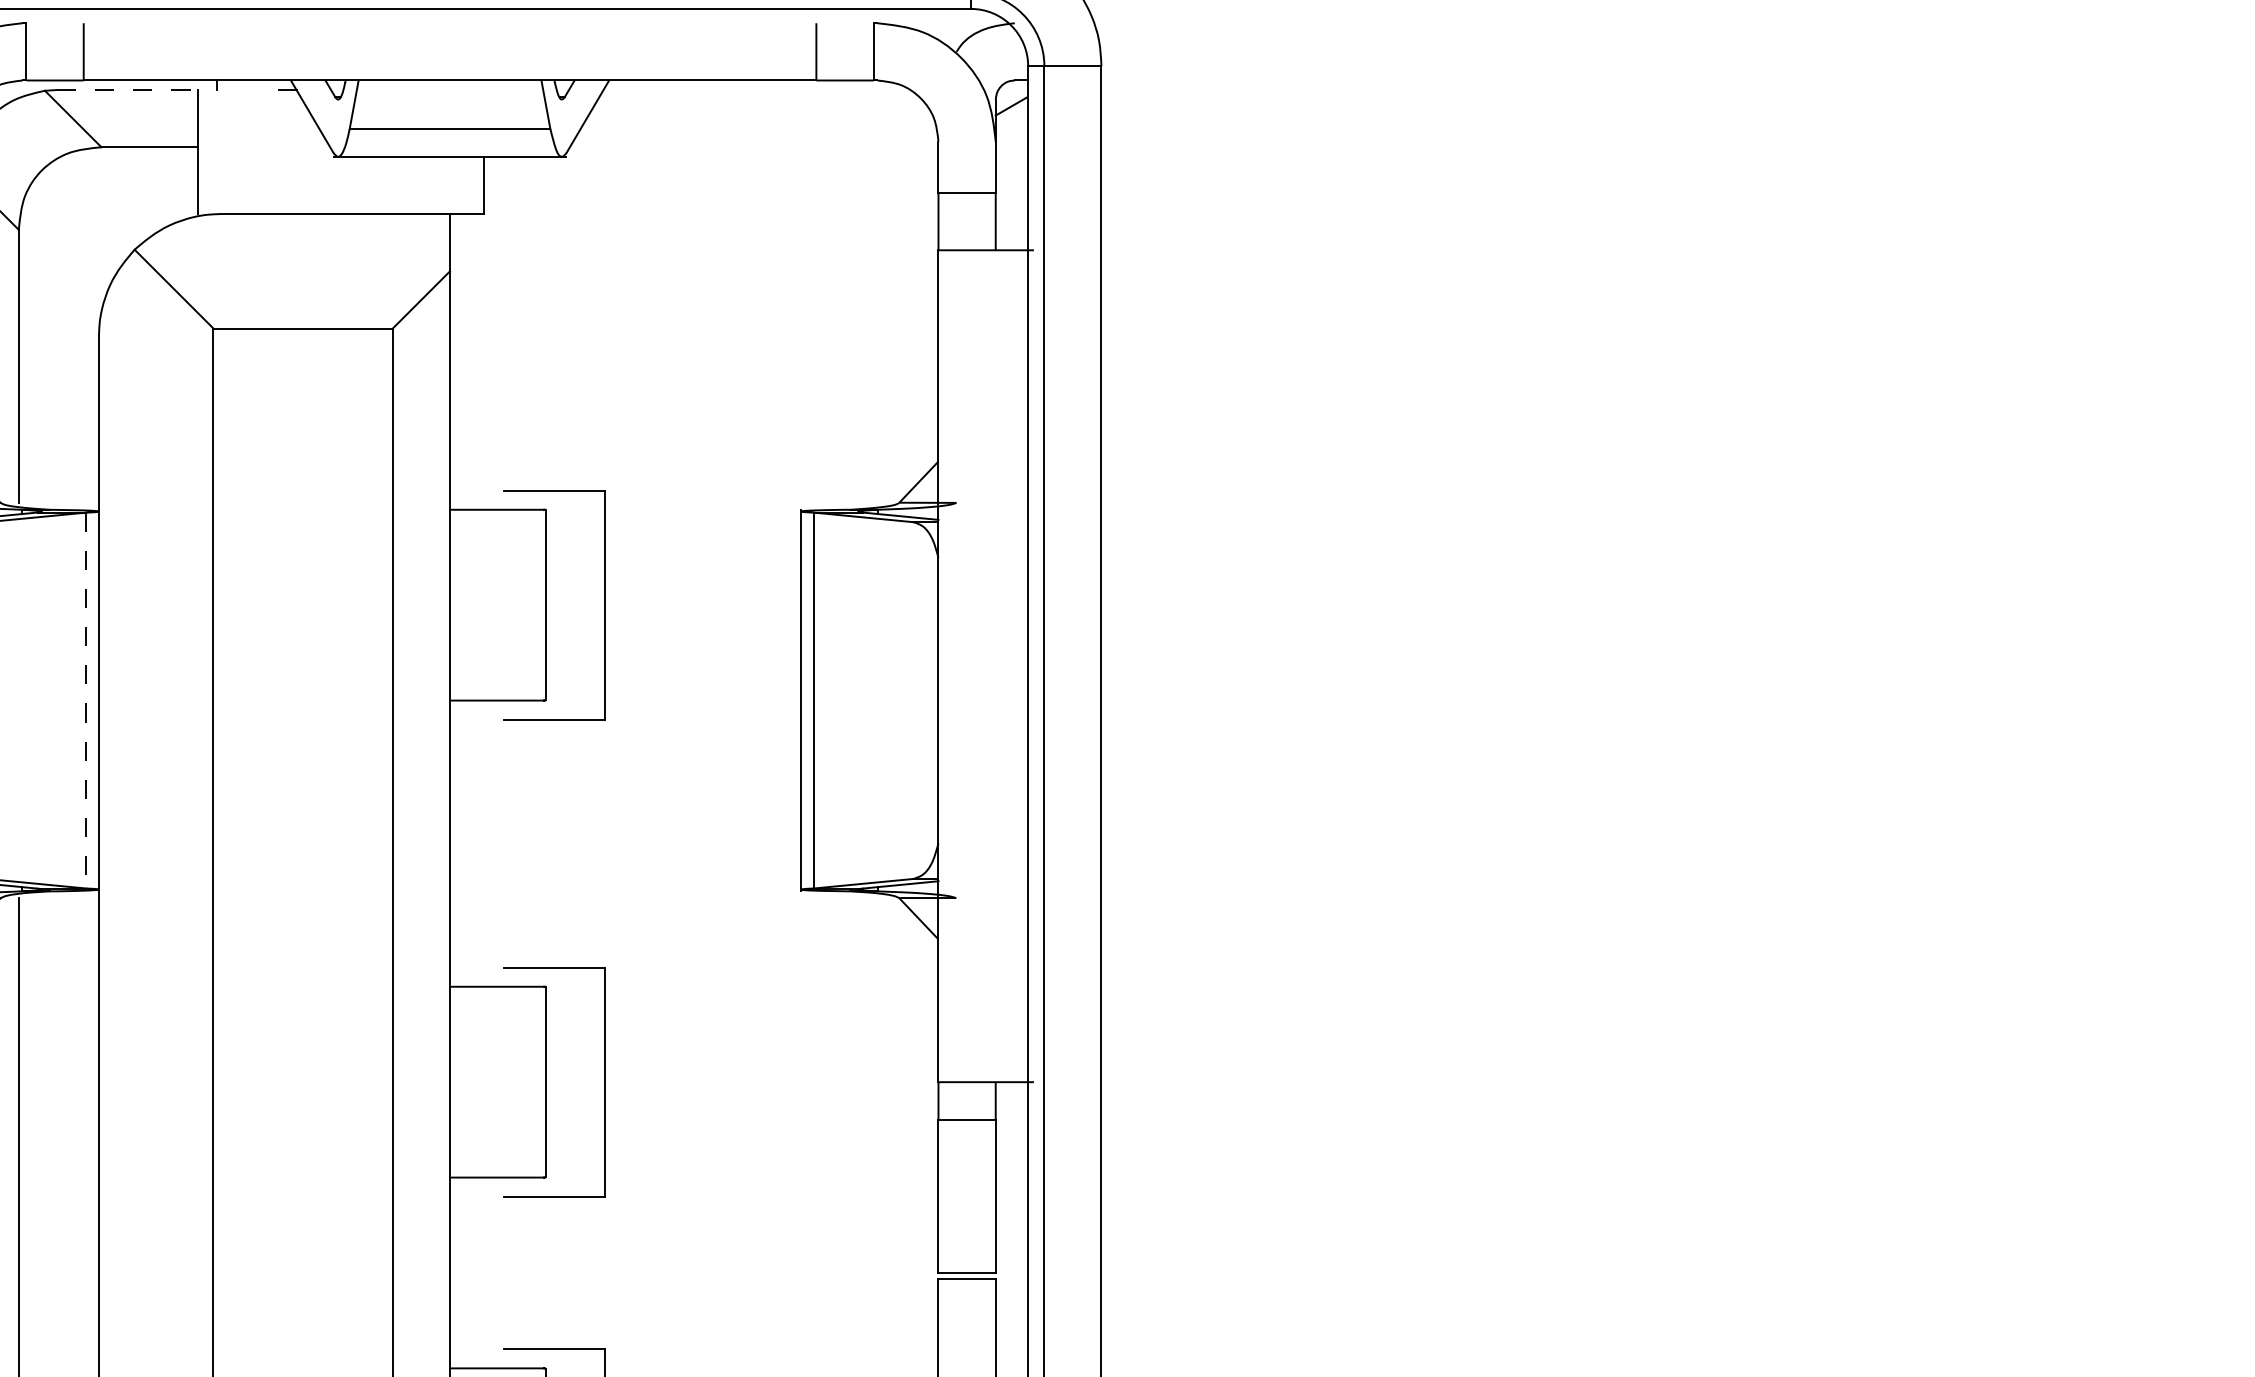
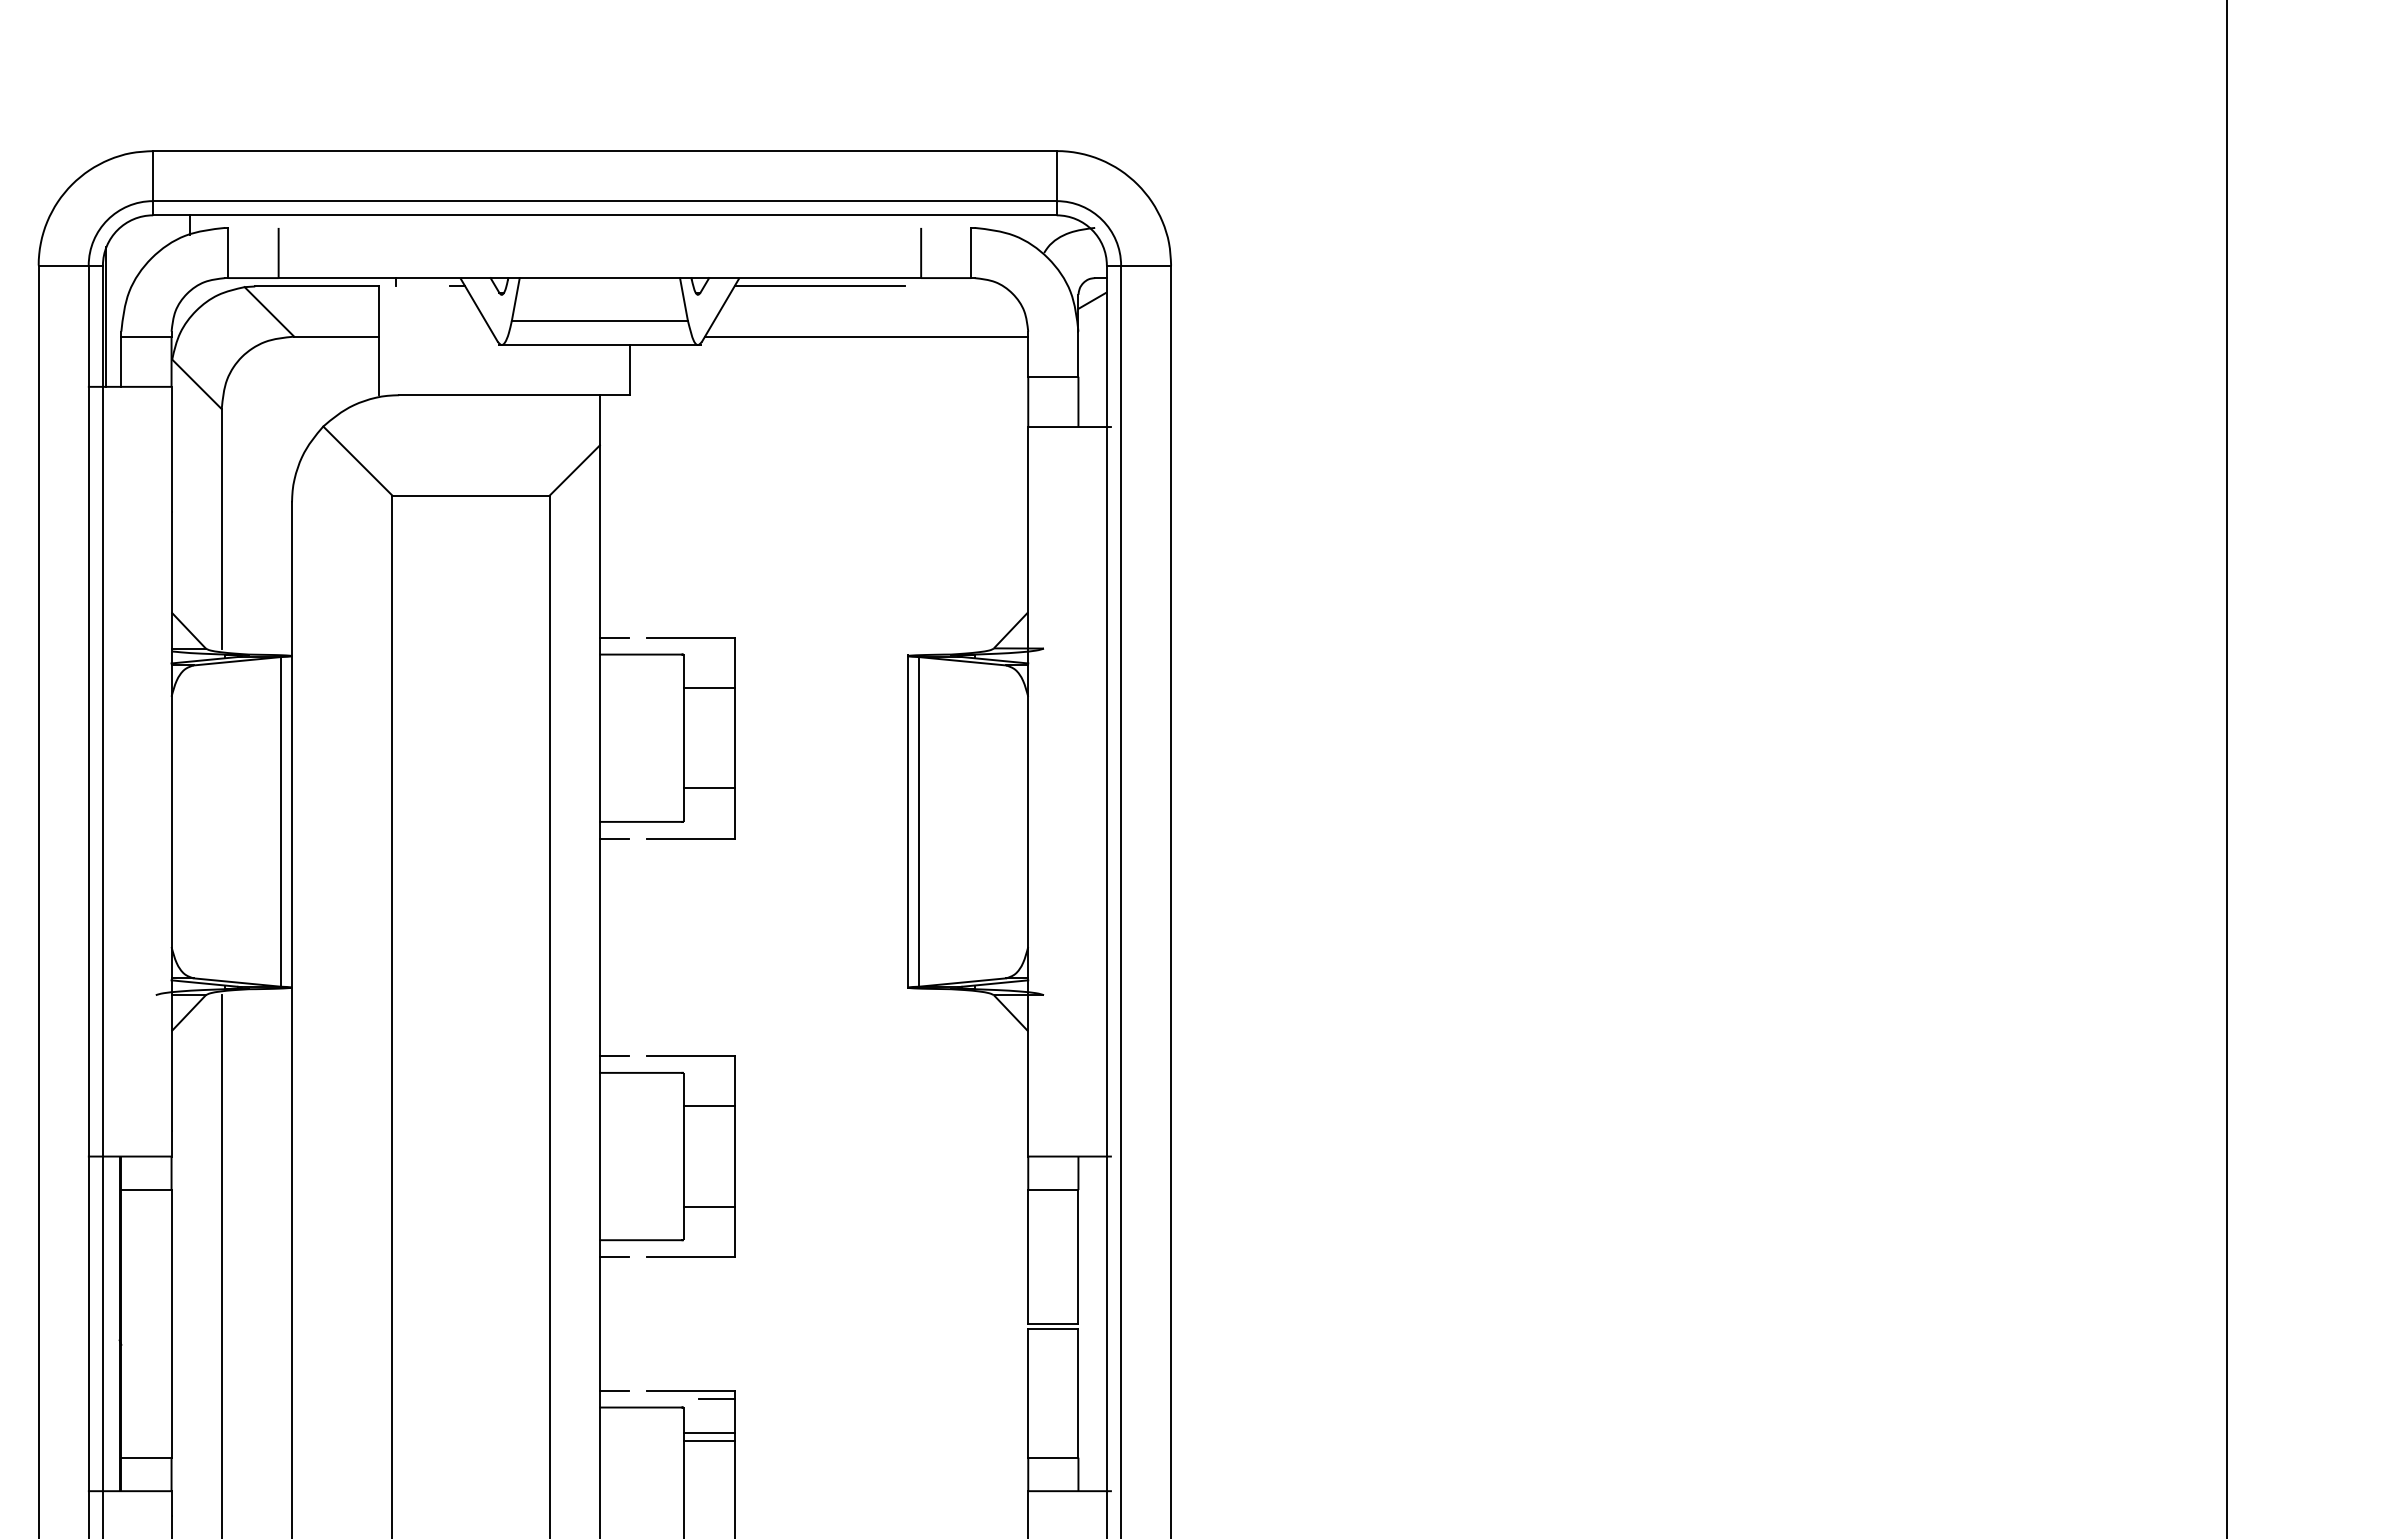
line: (128, 90) -> (317, 286), dashed -> solid
line: (700, 90) -> (819, 286), added
line: (754, 147) -> (866, 336), added
line: (465, 490) -> (613, 637), added
line: (575, 548) -> (709, 688), added
line: (575, 662) -> (709, 788), added
line: (85, 700) -> (280, 821), dashed -> solid
line: (465, 719) -> (613, 838), added
line: (465, 968) -> (613, 1056), added
line: (575, 1025) -> (709, 1106), added
line: (575, 1139) -> (709, 1206), added
line: (465, 1196) -> (613, 1256), added
line: (465, 1348) -> (613, 1390), added
line: (584, 1359) -> (717, 1399), added

